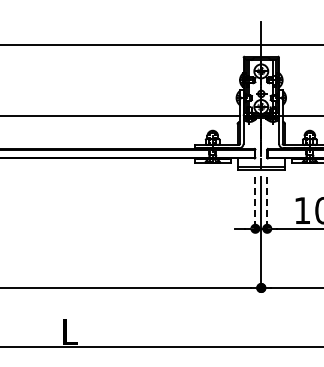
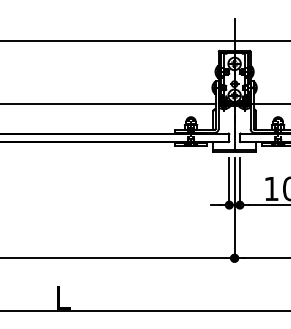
line: (255, 203) -> (229, 182), dashed -> solid
line: (267, 203) -> (240, 182), dashed -> solid

